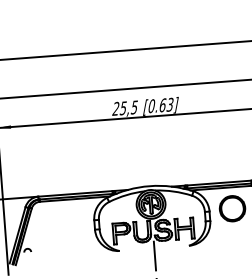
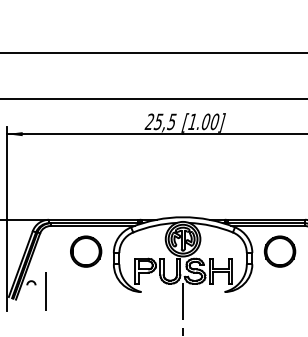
text: (160, 105) -> (203, 121), [0.63] -> [1.00]
part: (71, 220) -> (86, 251), added
line: (39, 256) -> (45, 291), added

